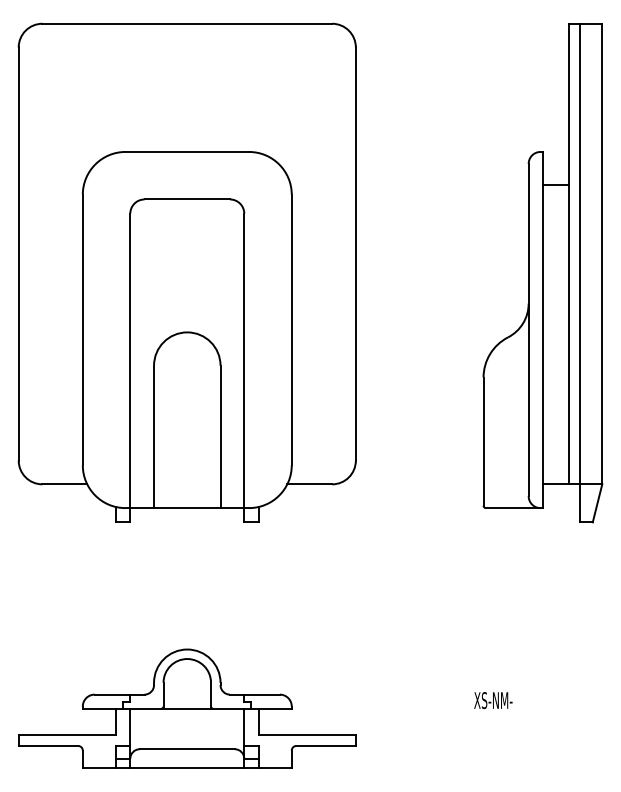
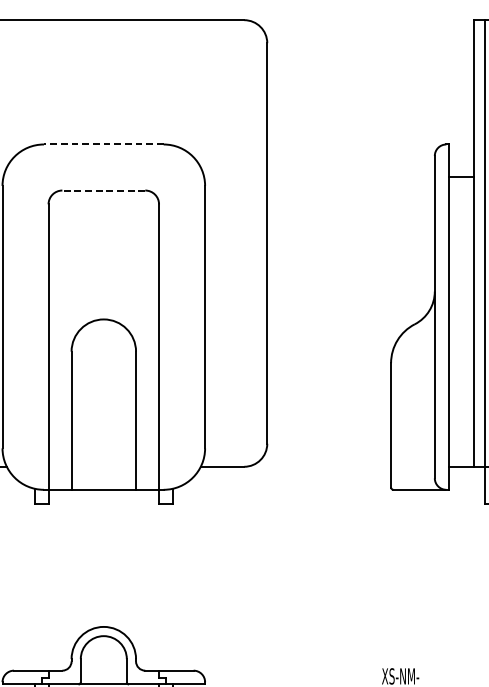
line: (187, 151) -> (104, 144), solid -> dashed
line: (187, 199) -> (104, 190), solid -> dashed

